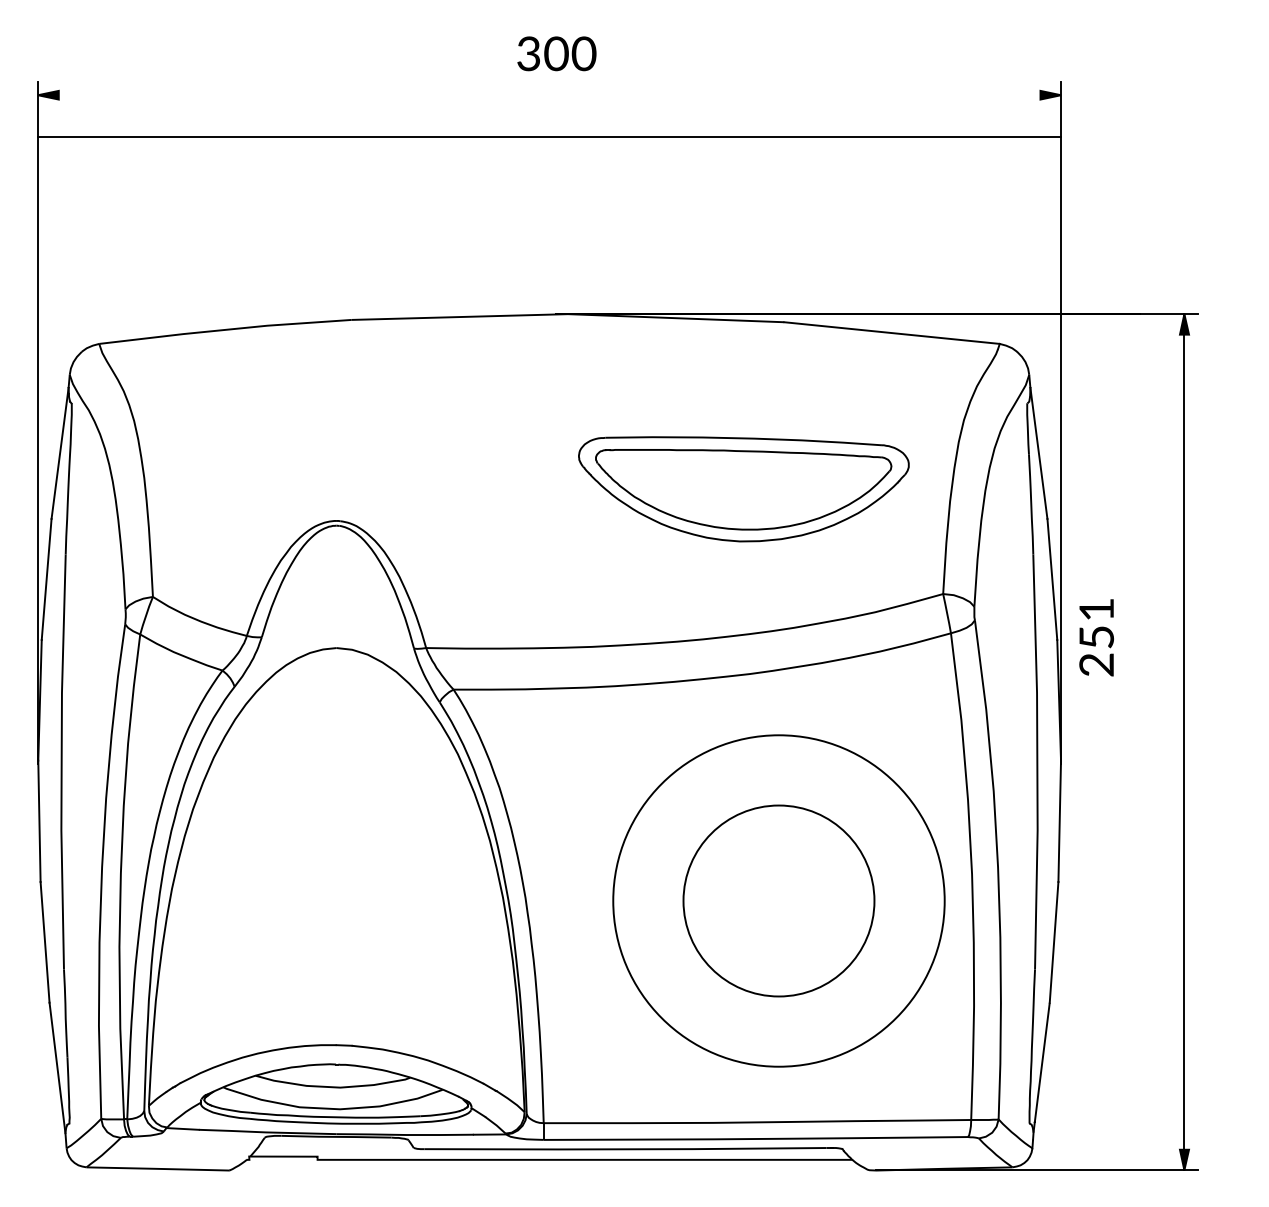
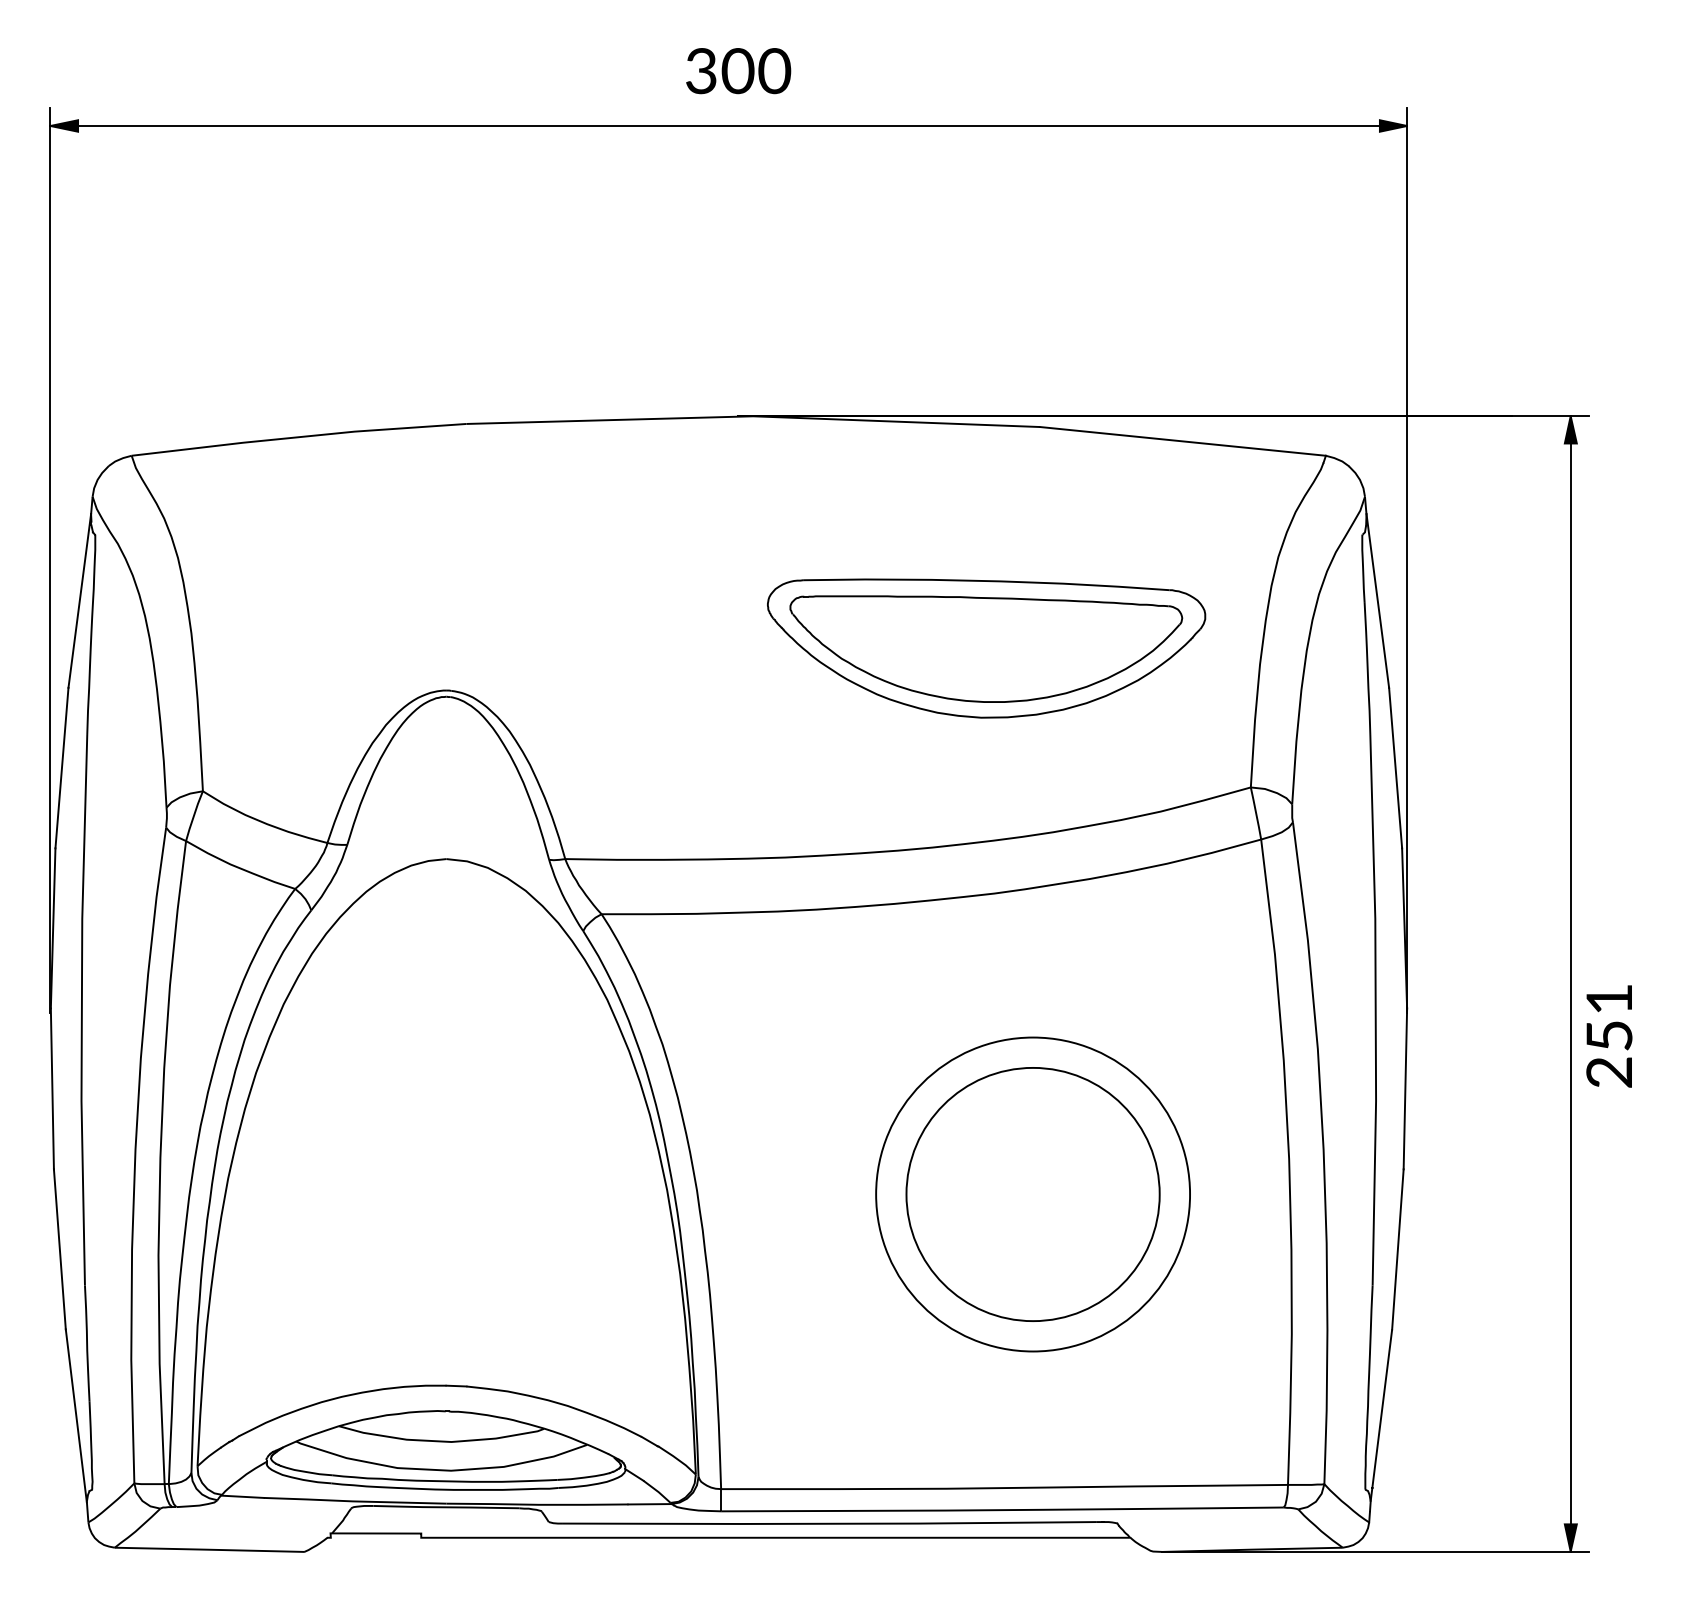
line: (549, 137) -> (728, 126), moved
text: (1096, 637) -> (1609, 1036), moved
circle: (779, 900) -> (1033, 1194), size x0.71

